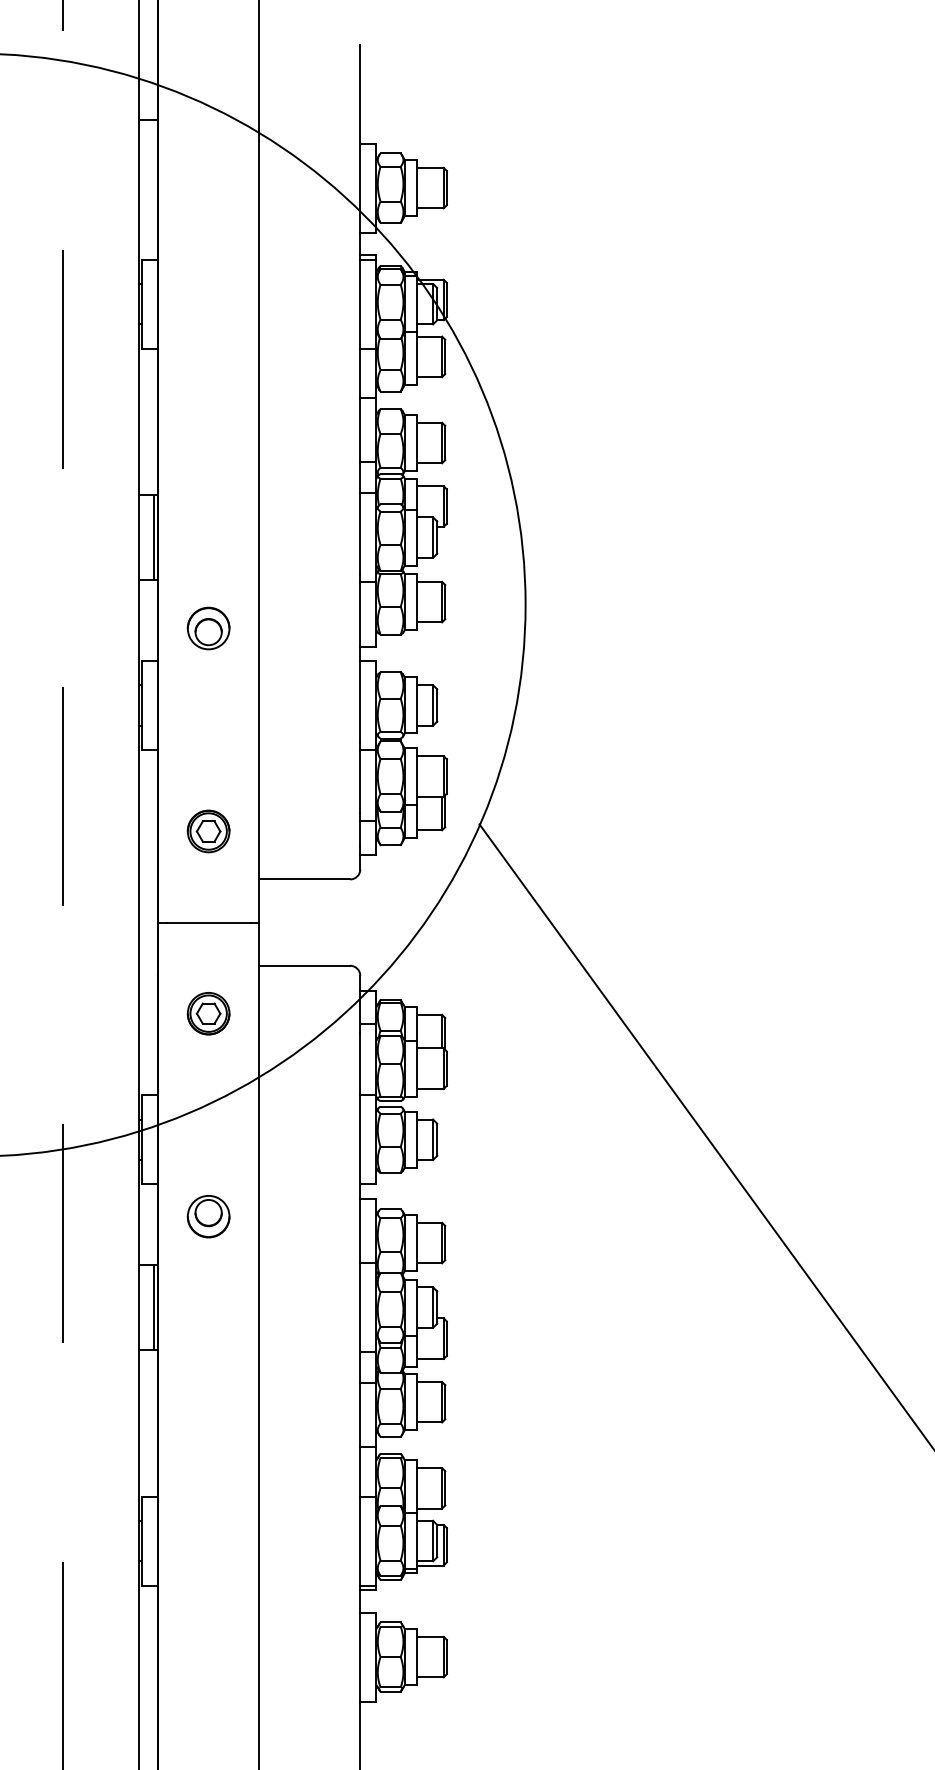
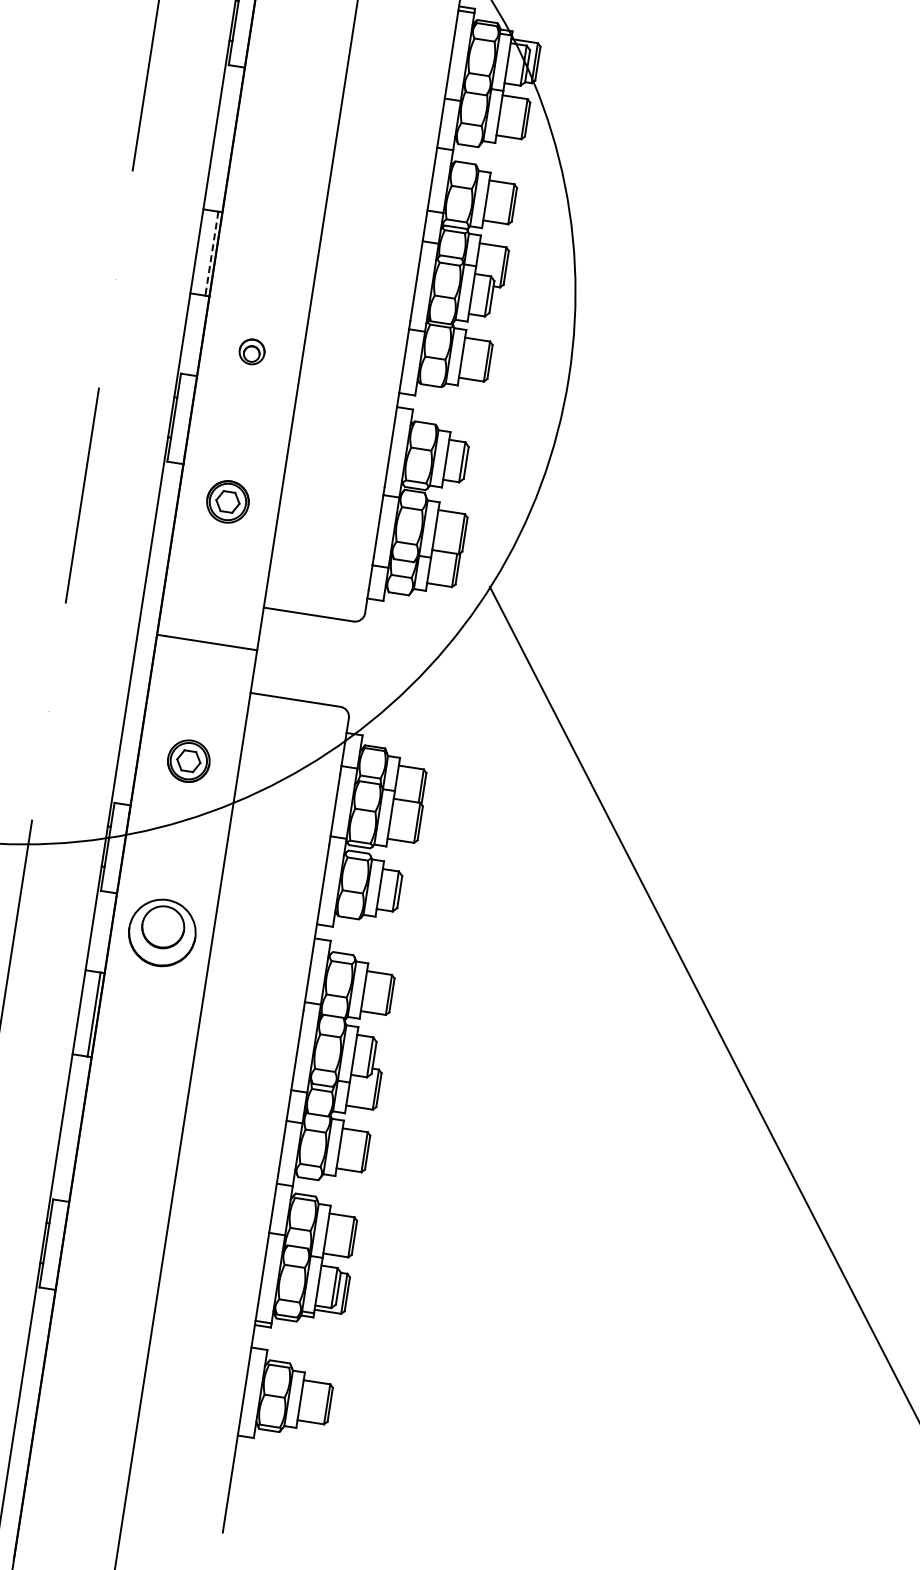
line: (153, 537) -> (211, 253), solid -> dashed
part: (208, 628) -> (252, 351), size x0.6
part: (208, 831) -> (227, 501), moved
part: (208, 1013) -> (188, 760), moved
part: (208, 1216) -> (162, 932), size x1.6

